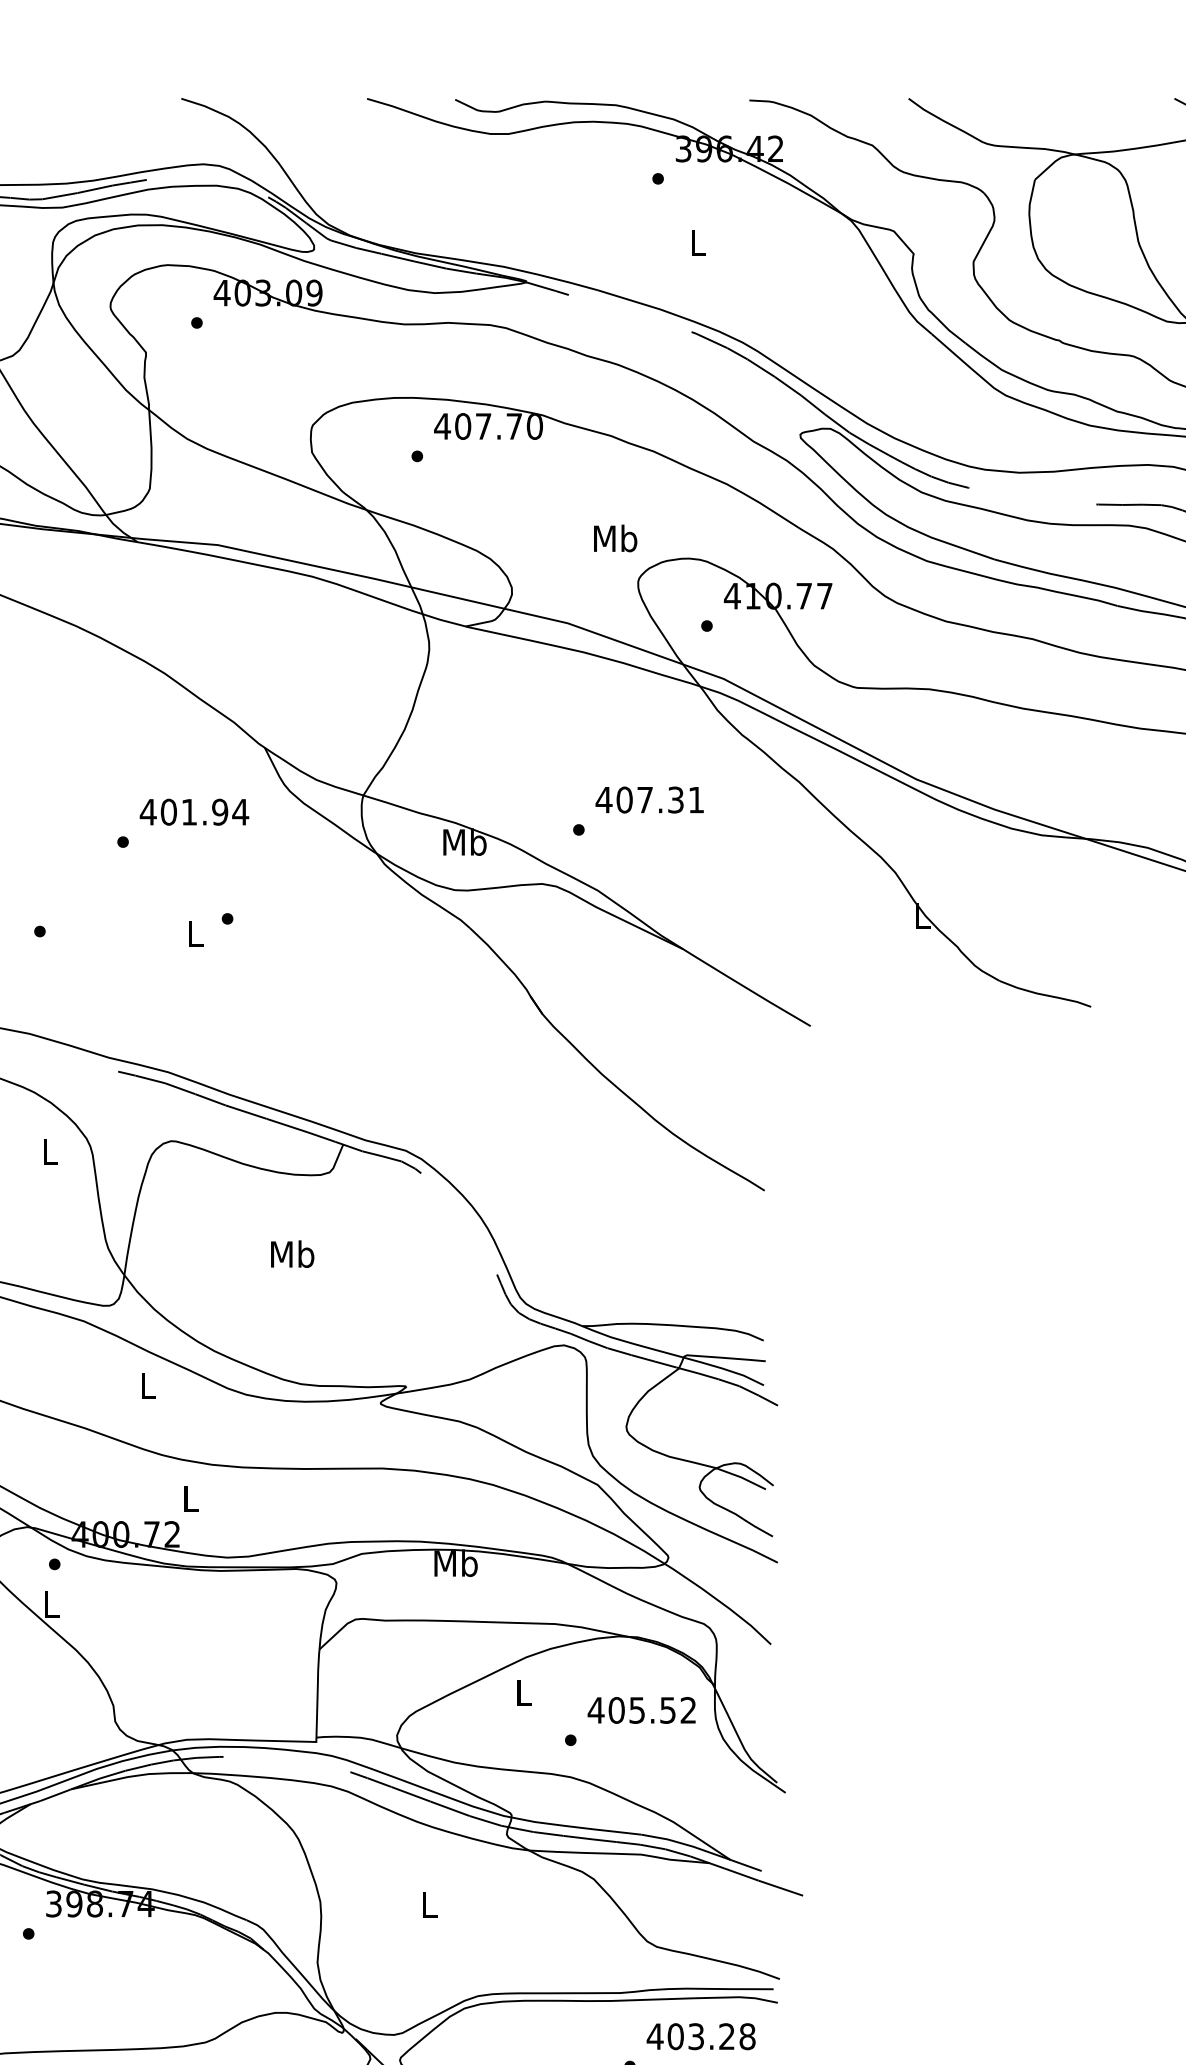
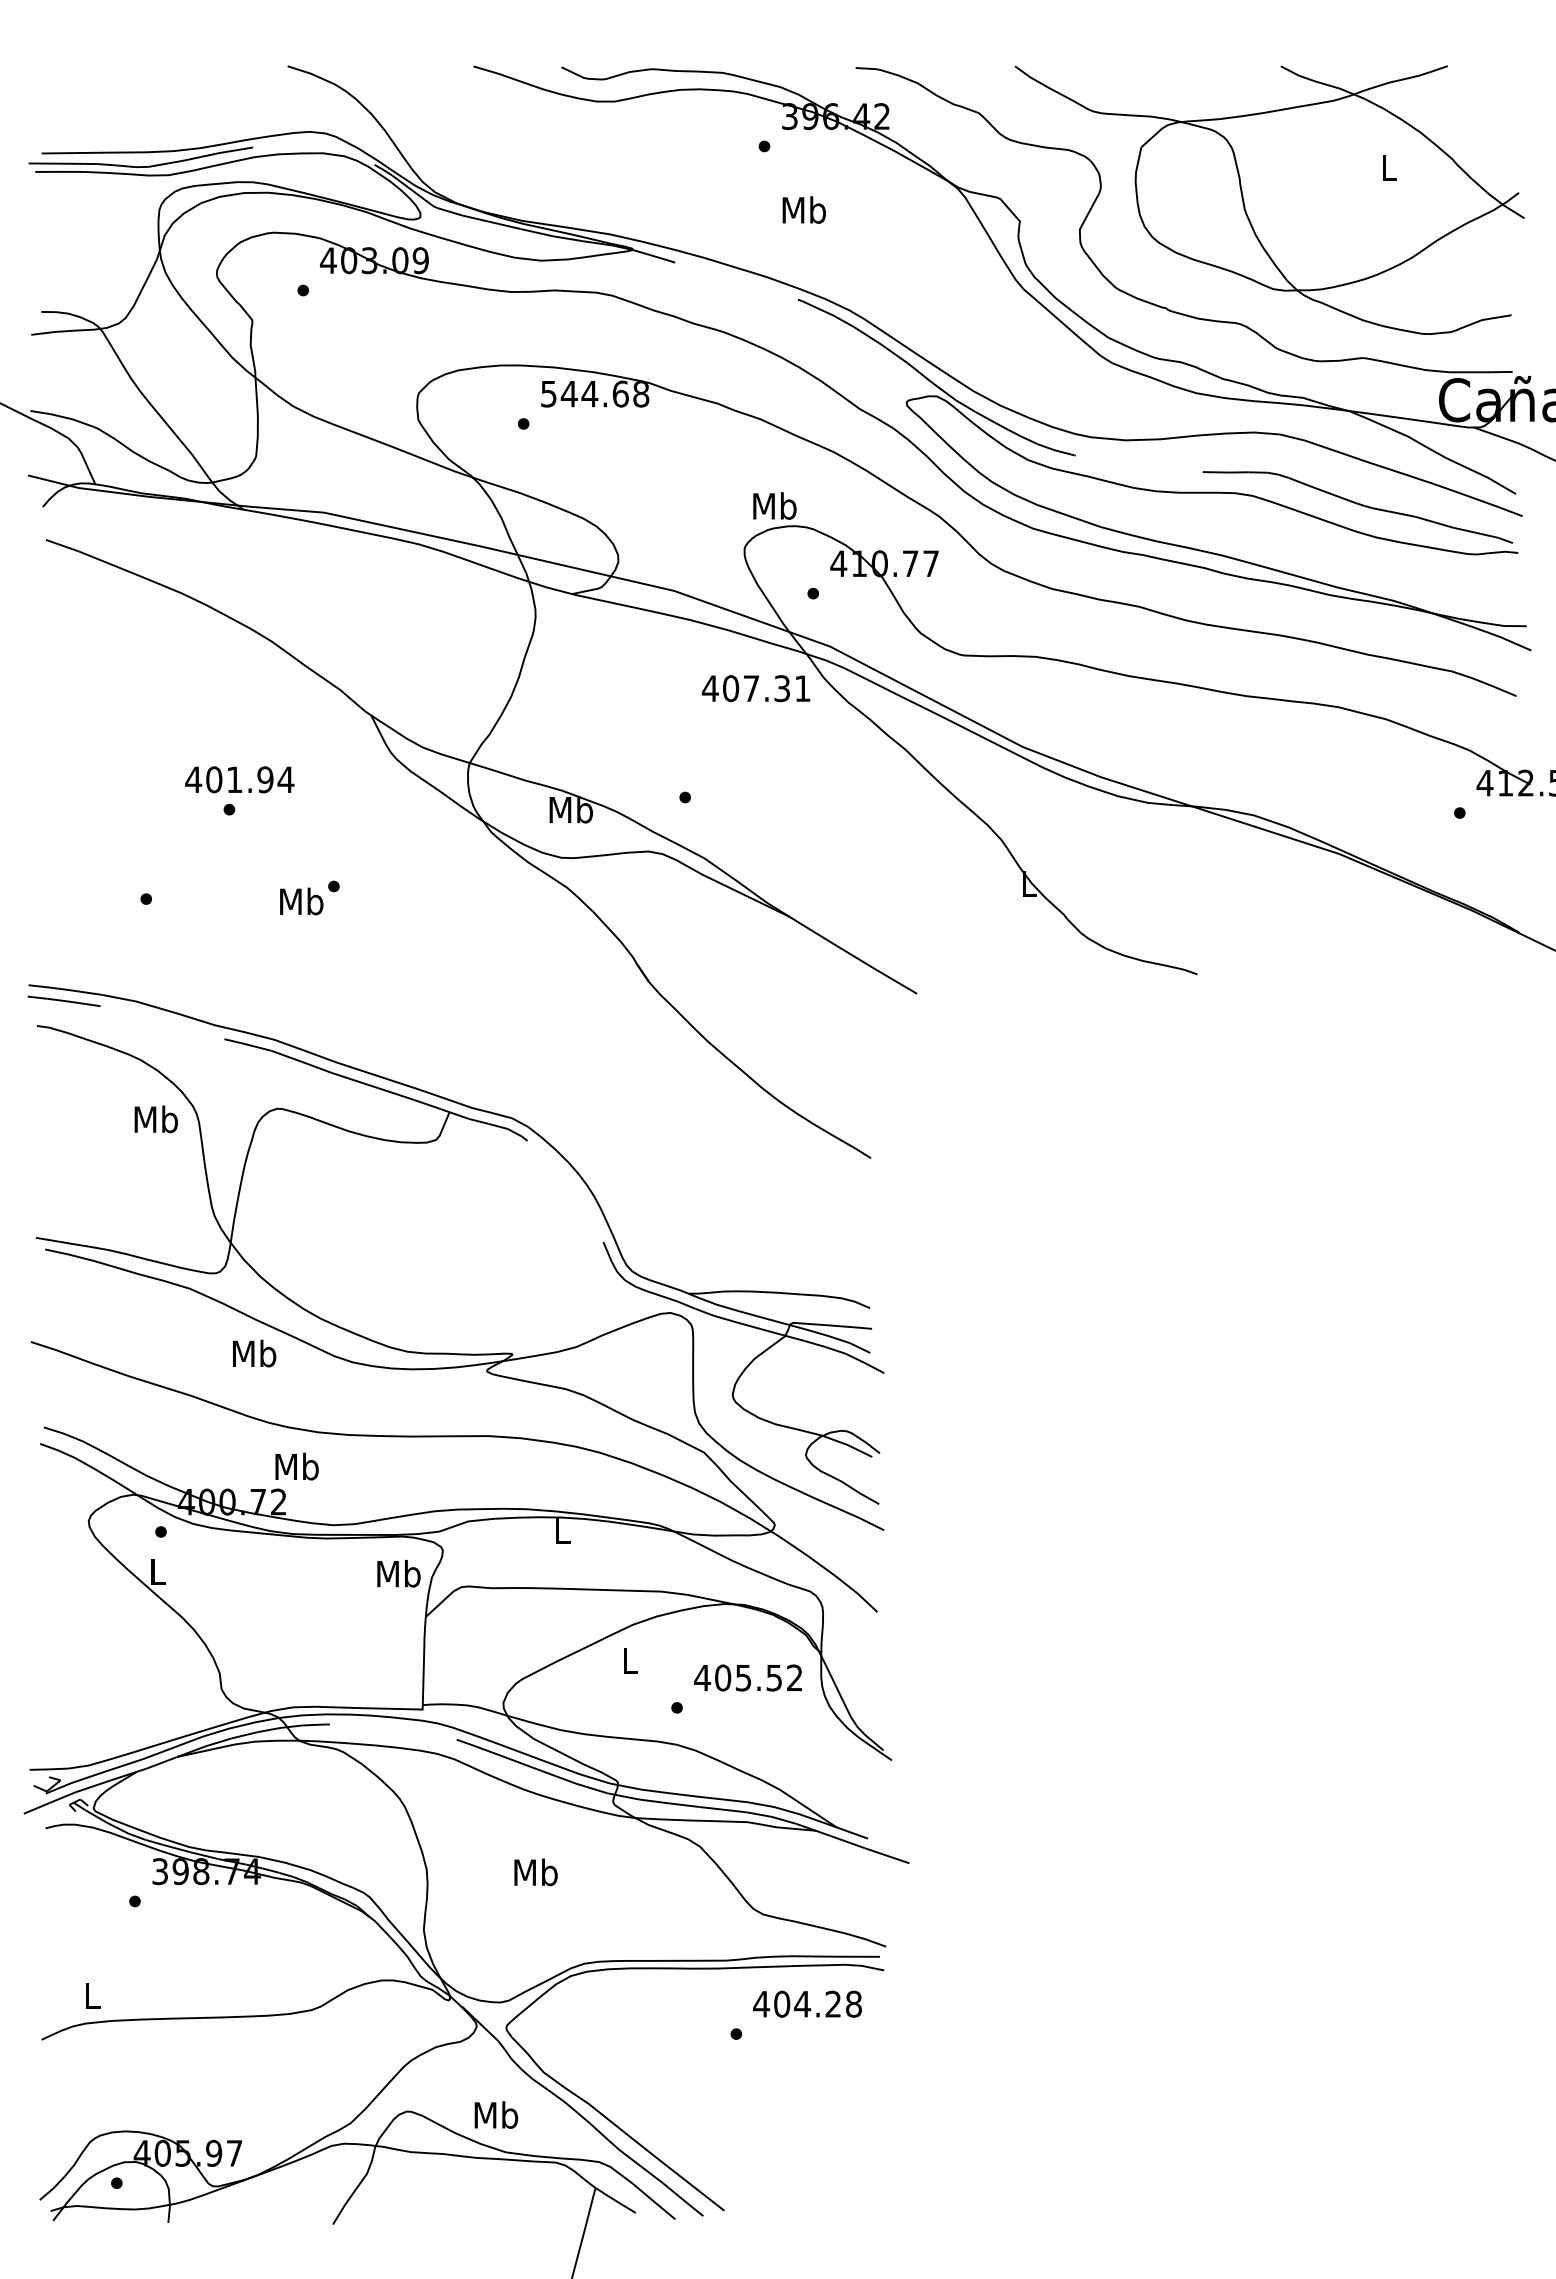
text: (698, 241) -> (804, 209), L -> Mb
text: (488, 425) -> (594, 393), 407.70 -> 544.68
text: (615, 537) -> (774, 505), moved
text: (649, 799) -> (755, 688), moved
text: (194, 811) -> (239, 779), moved
text: (195, 933) -> (301, 901), L -> Mb
text: (49, 1151) -> (155, 1119), L -> Mb
text: (292, 1253) -> (398, 1573), moved
text: (148, 1385) -> (254, 1353), L -> Mb
text: (190, 1498) -> (296, 1466), L -> Mb
text: (456, 1562) -> (562, 1530), Mb -> L
text: (429, 1904) -> (535, 1872), L -> Mb
text: (696, 2035) -> (802, 2003), 403.28 -> 404.28

